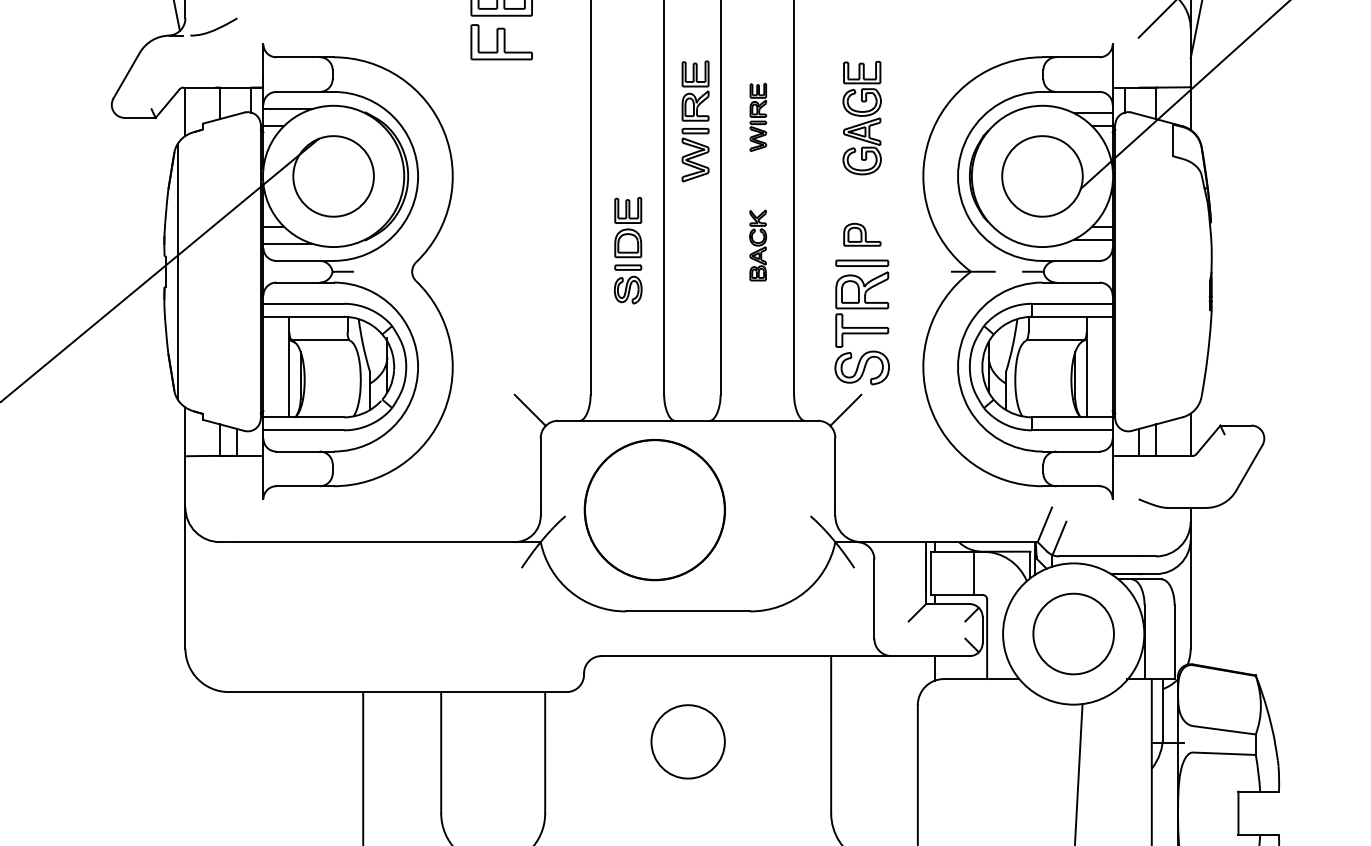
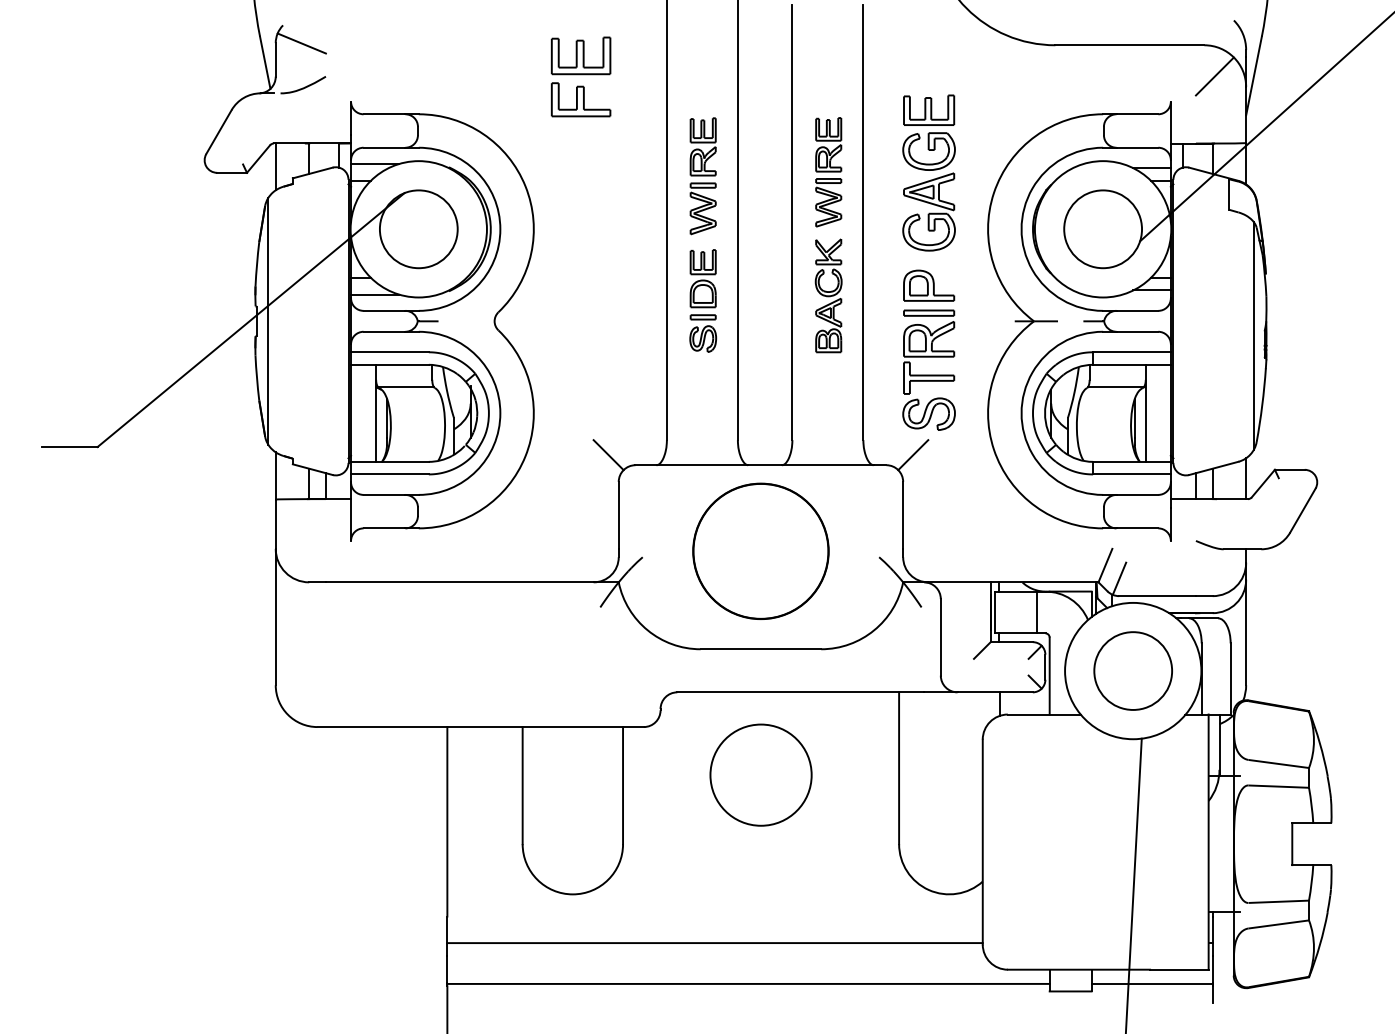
part: (758, 117) -> (828, 172), size x1.67
part: (861, 117) -> (928, 172), size x1.43
part: (694, 121) -> (702, 176), moved
part: (862, 234) -> (929, 285), size x1.43
part: (758, 244) -> (828, 295), size x1.67
line: (1198, 286) -> (1253, 335), added
circle: (654, 509) -> (760, 550), moved
circle: (687, 741) -> (760, 774), size x1.43

